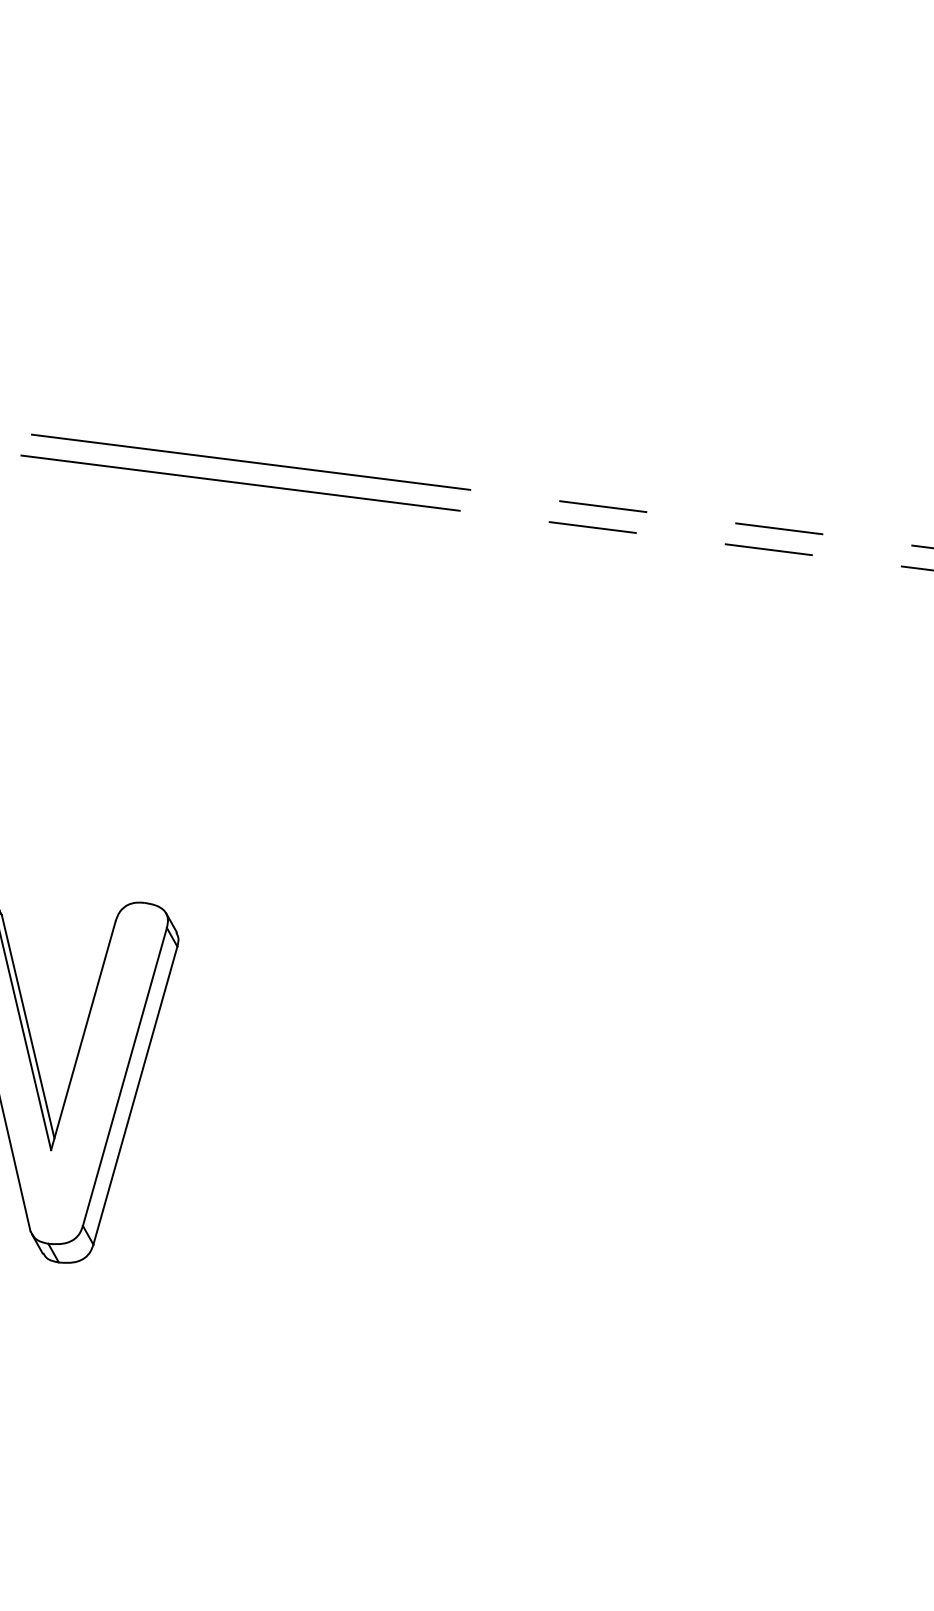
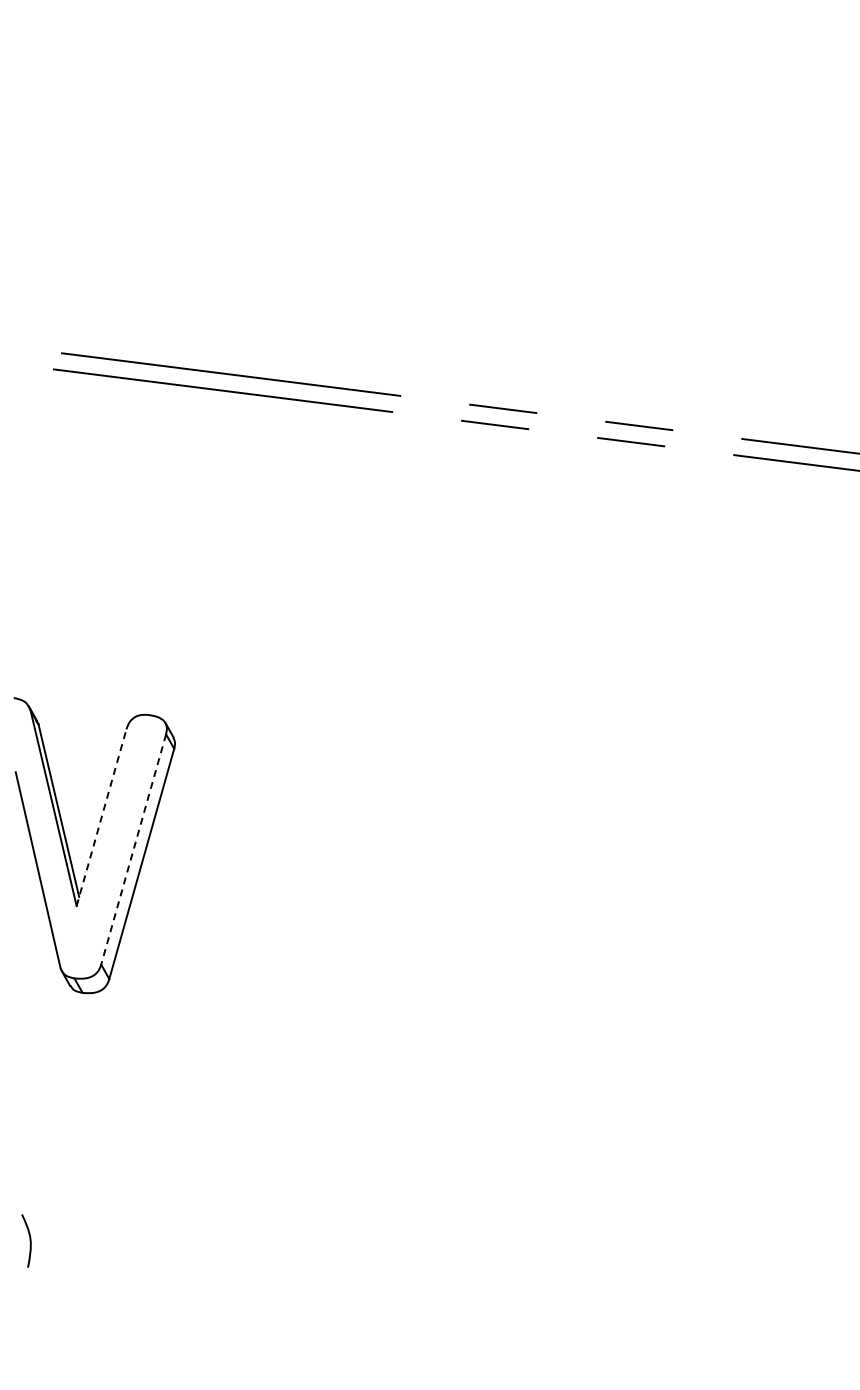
line: (83, 1035) -> (101, 817), solid -> dashed
line: (124, 1076) -> (133, 849), solid -> dashed

